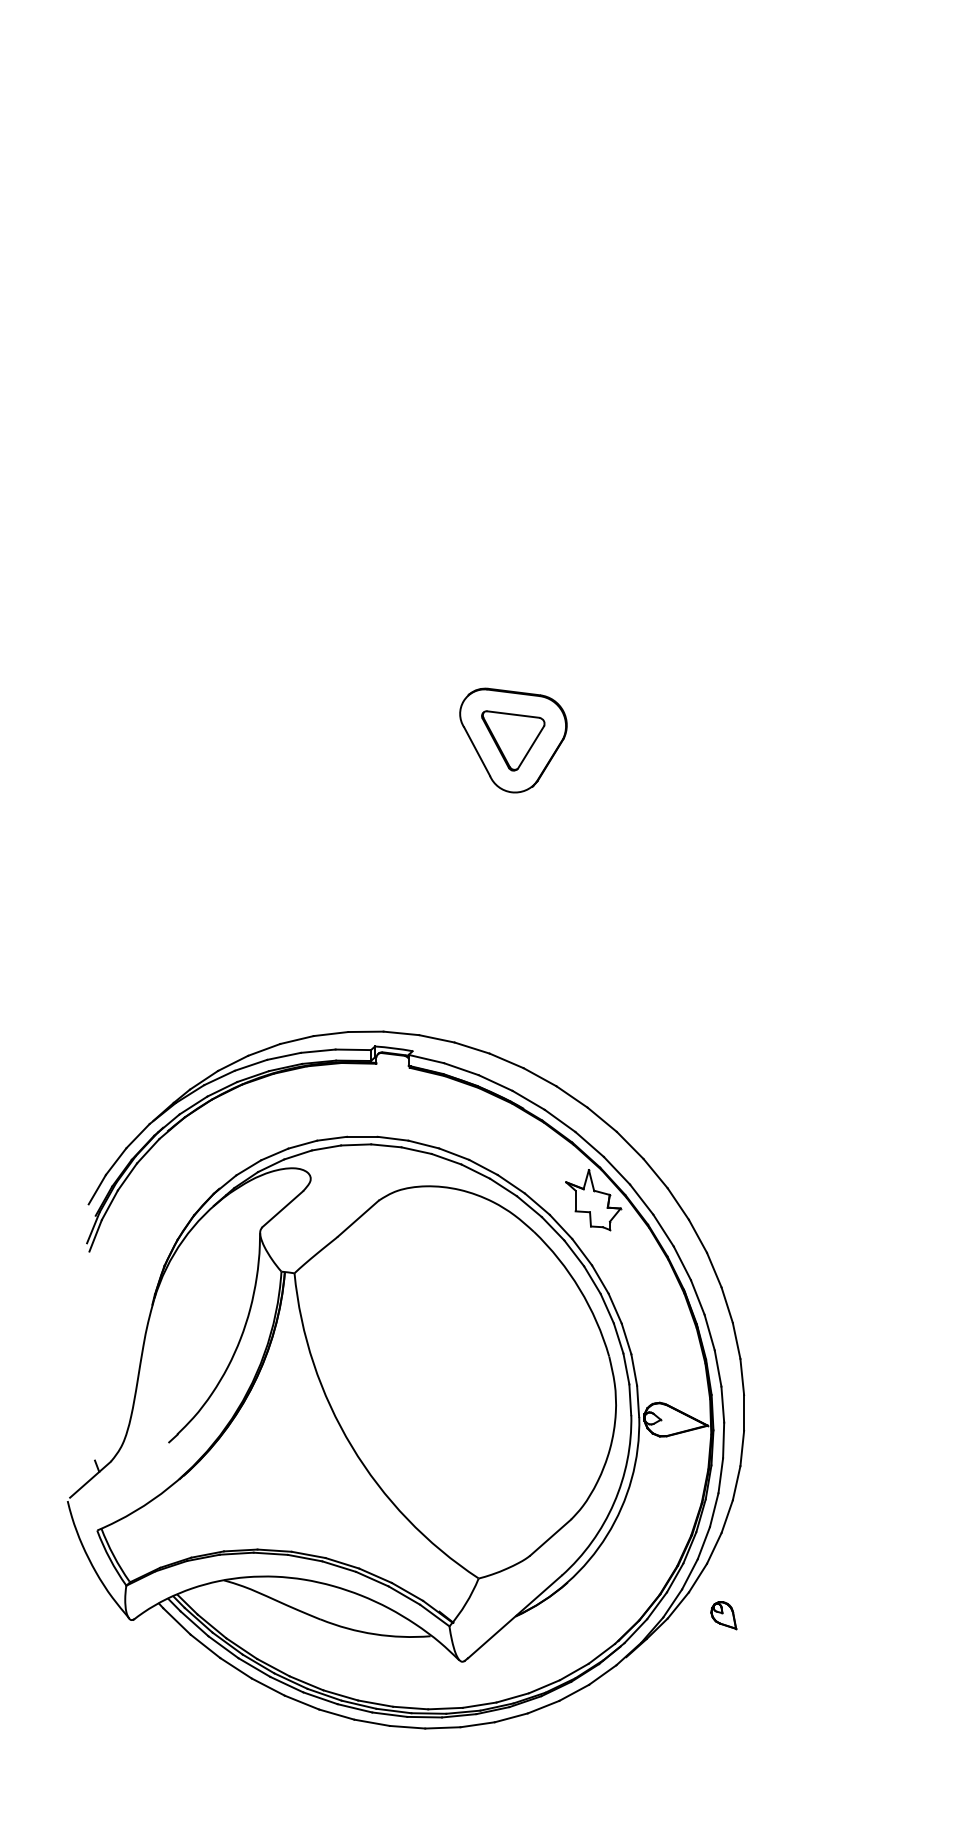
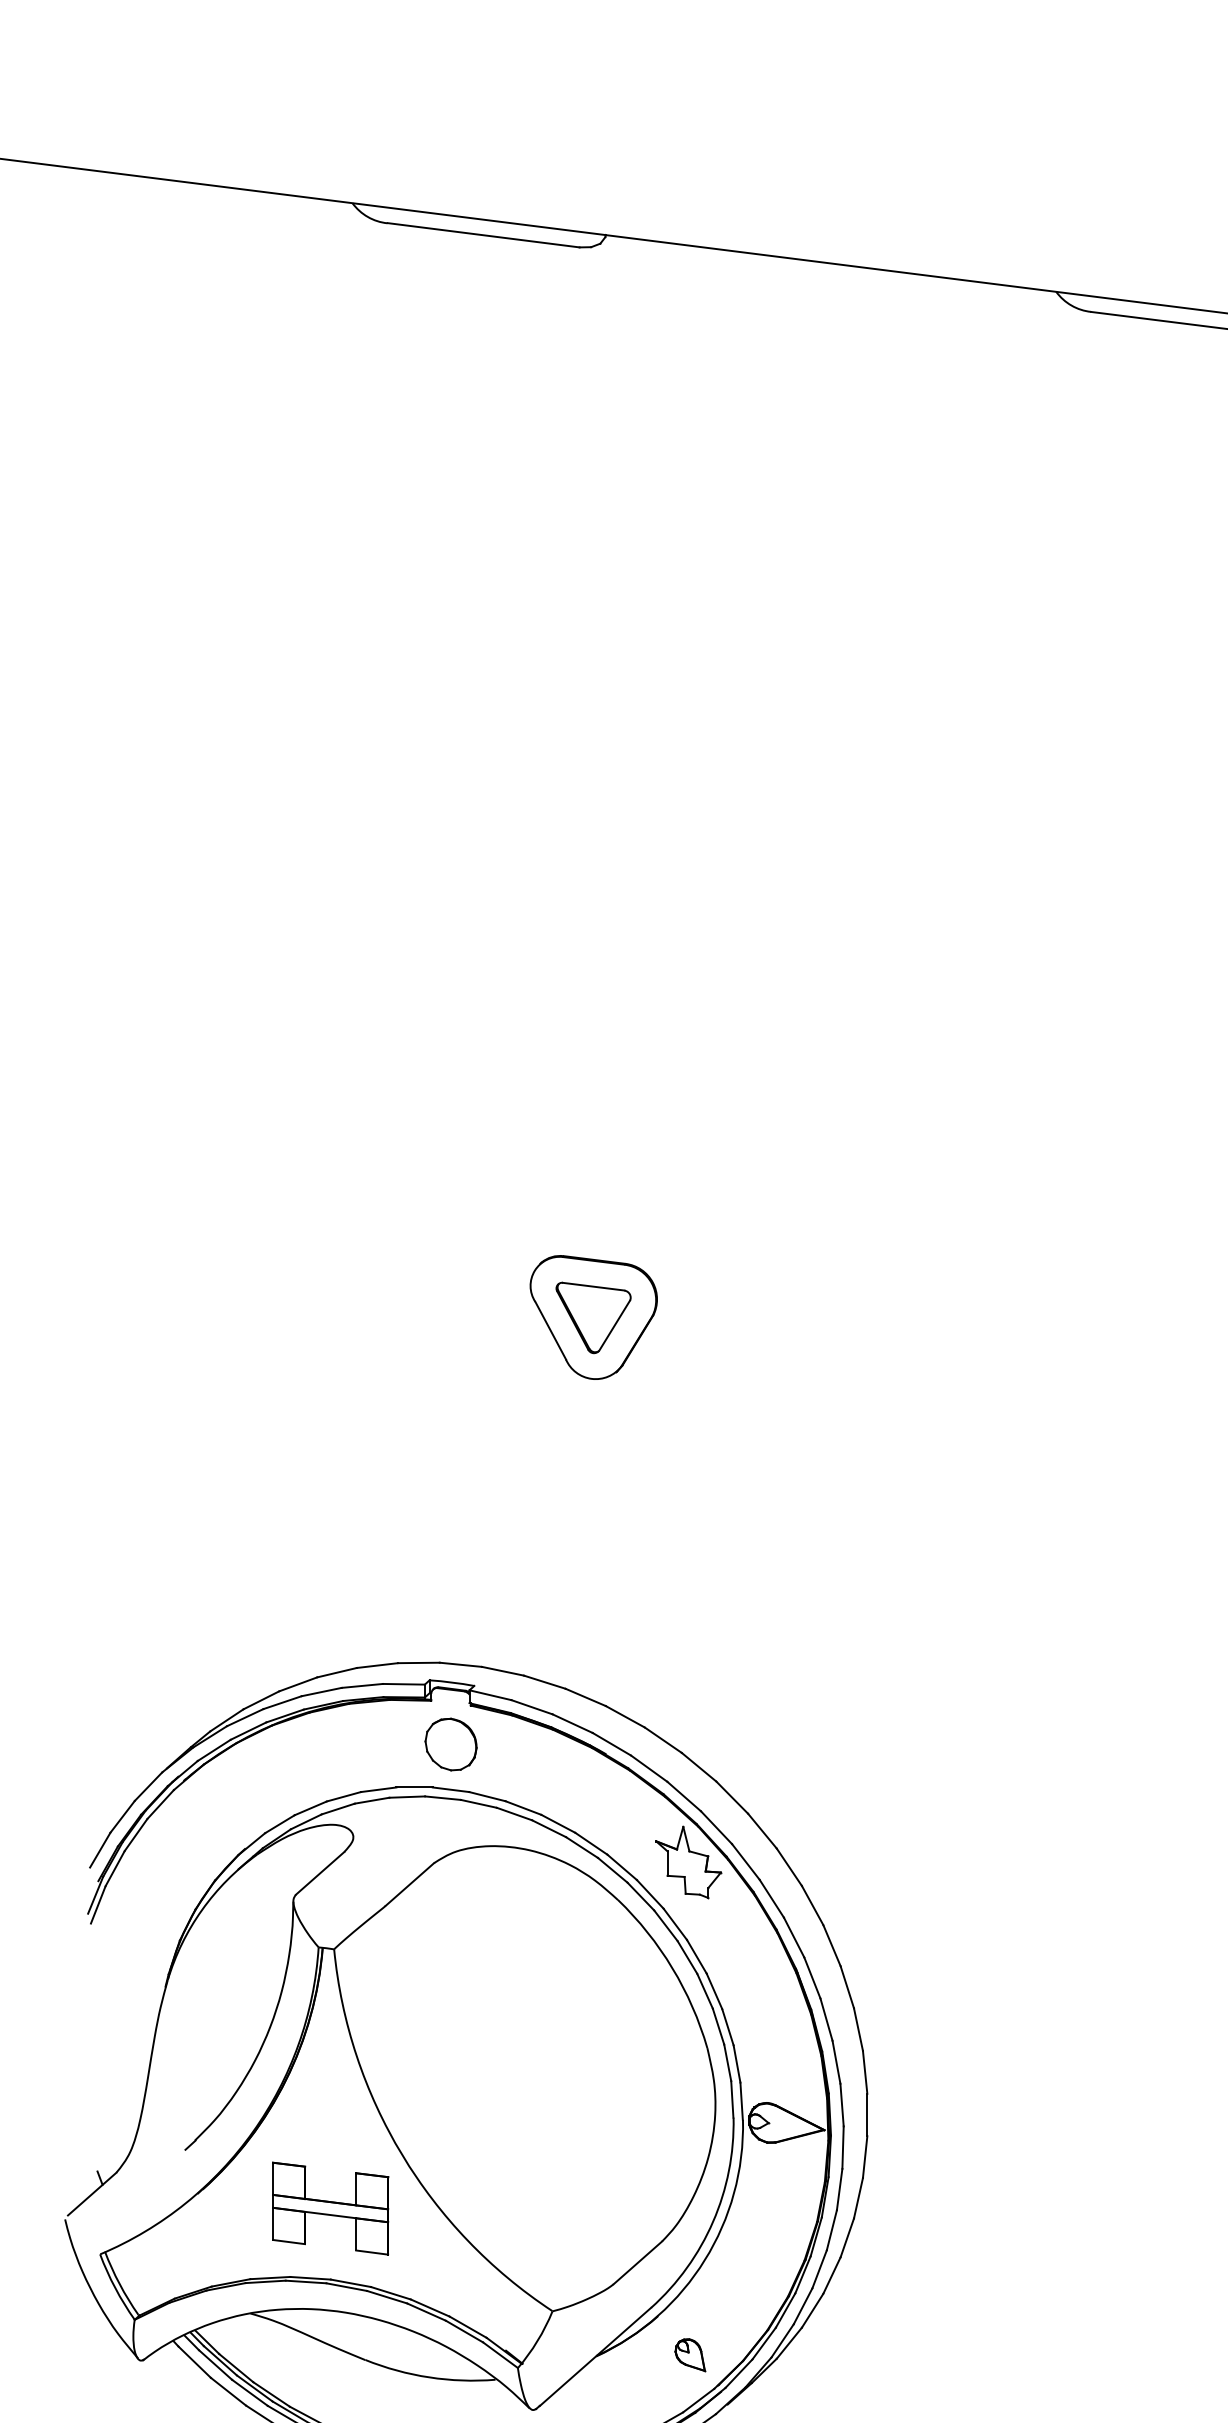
part: (392, 1100) -> (450, 1744), added
part: (291, 1491) -> (330, 2208), added
part: (724, 1615) -> (690, 2355), moved

